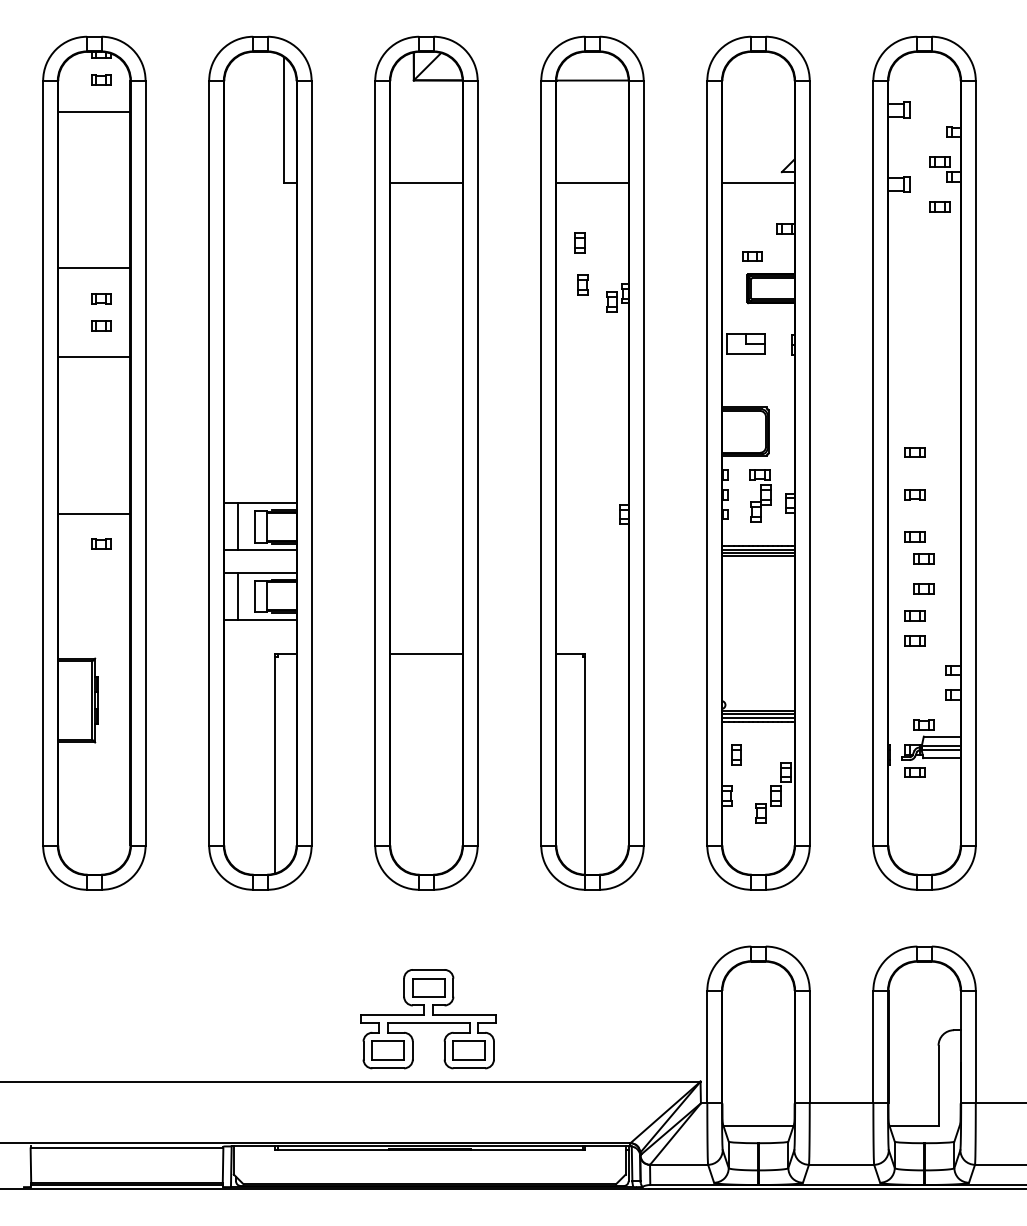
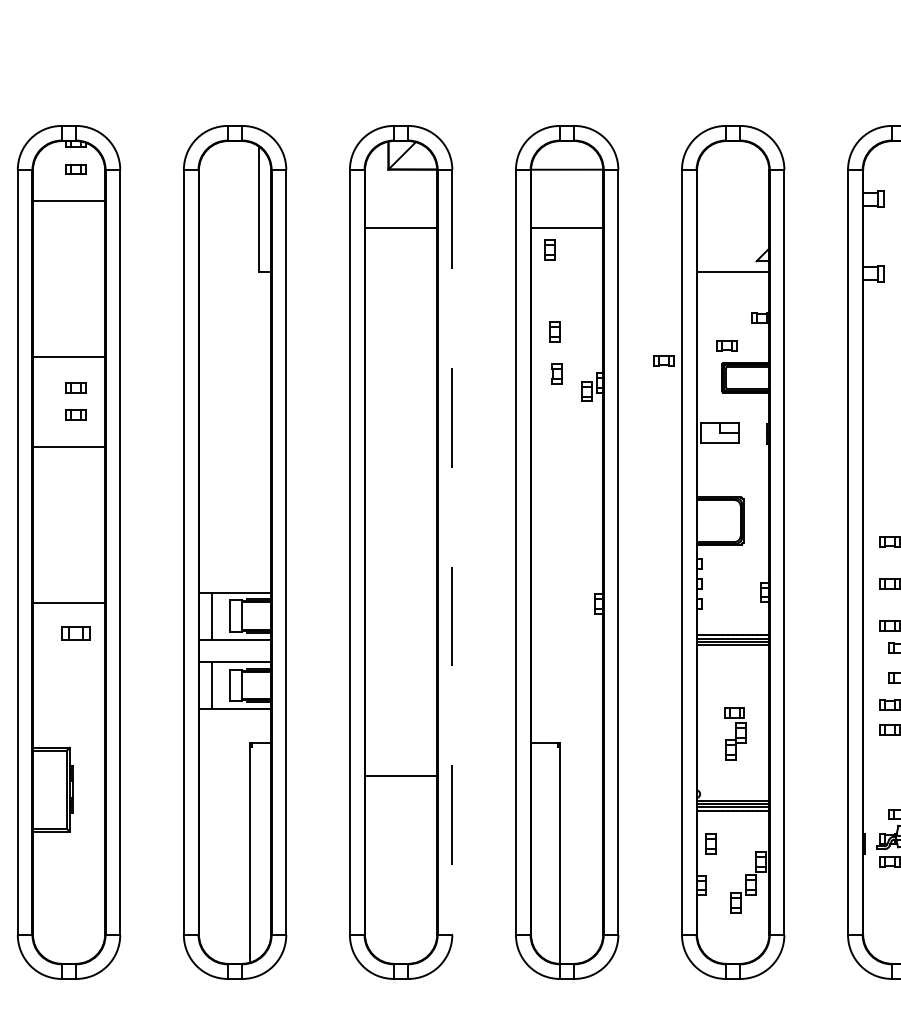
part: (574, 160) -> (549, 249), added
line: (426, 183) -> (401, 228), moved
line: (592, 183) -> (567, 228), moved
part: (689, 271) -> (664, 360), added
line: (477, 463) -> (452, 552), solid -> dashed
part: (760, 495) -> (735, 733), moved
part: (101, 543) -> (76, 632), size x1.4
line: (426, 653) -> (401, 775), moved

